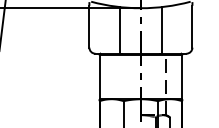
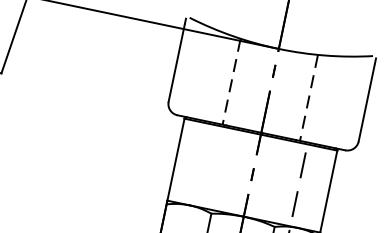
line: (119, 30) -> (230, 81), solid -> dashed
line: (161, 30) -> (308, 97), solid -> dashed

